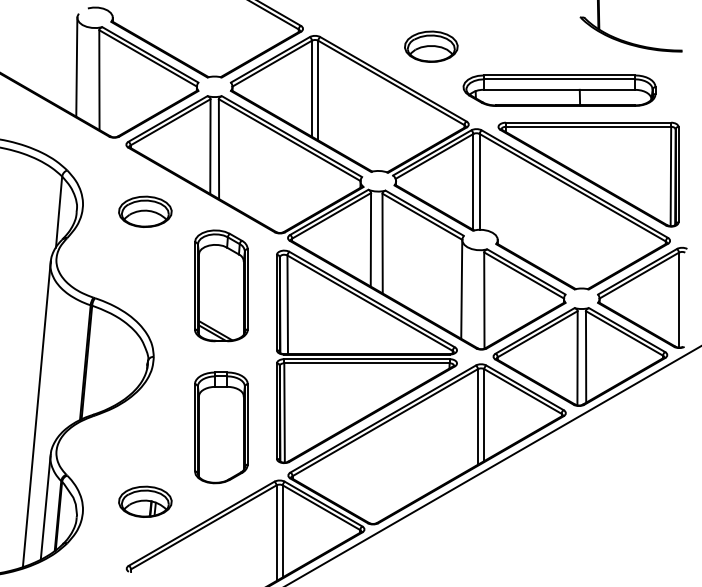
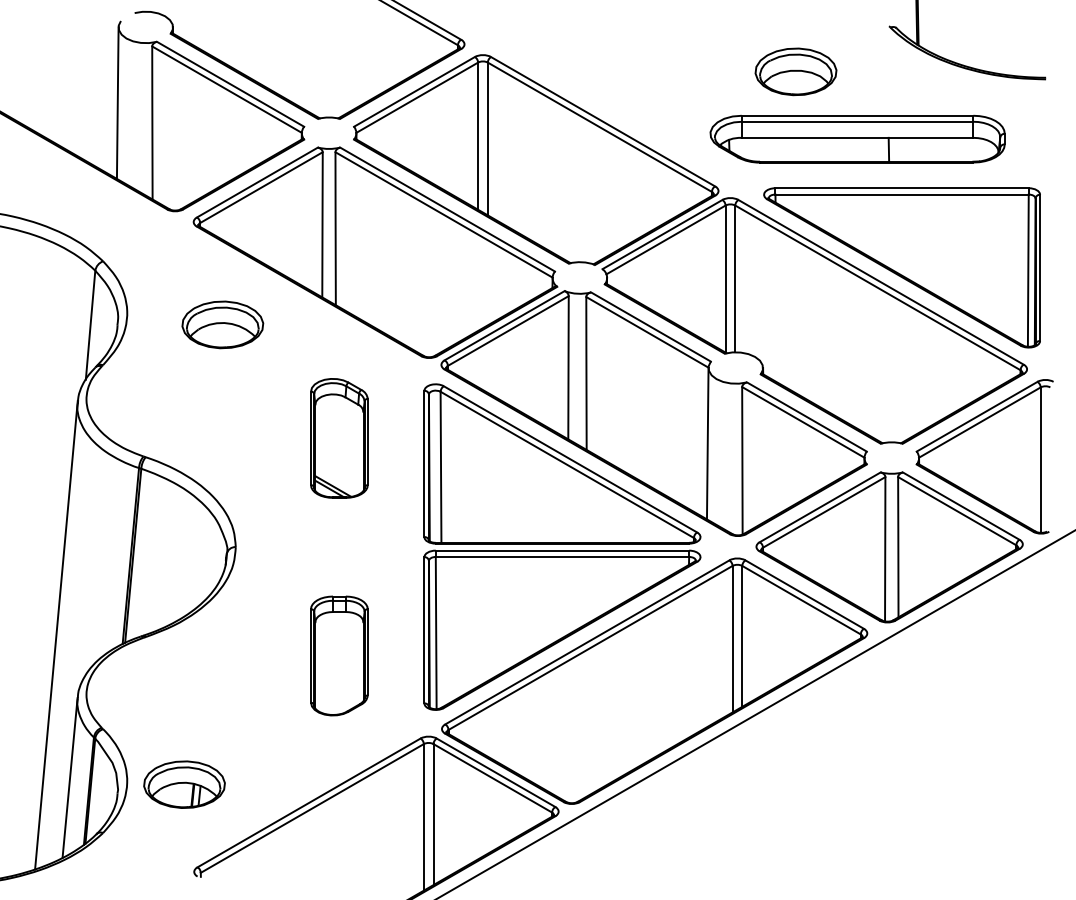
part: (431, 46) -> (796, 71), moved
part: (221, 285) -> (339, 437), size x0.7
part: (221, 427) -> (339, 655), size x0.7
part: (145, 501) -> (184, 784), moved

